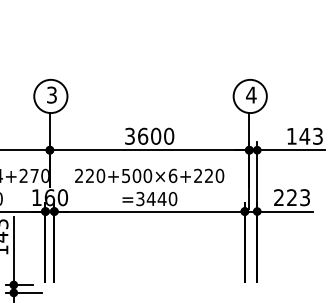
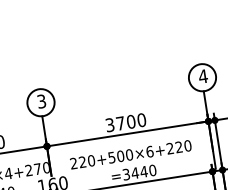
text: (143, 135) -> (120, 122), 3600 -> 3700

